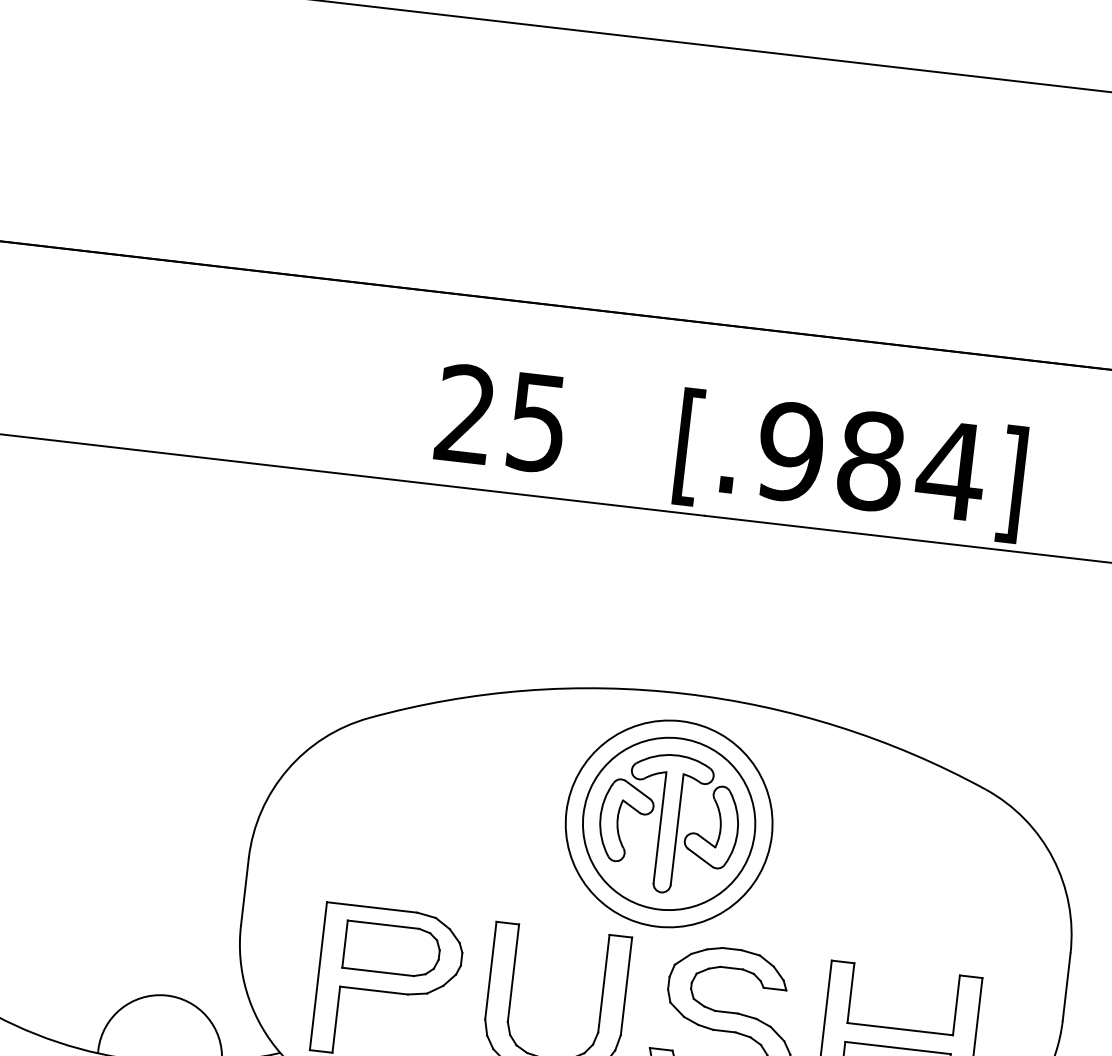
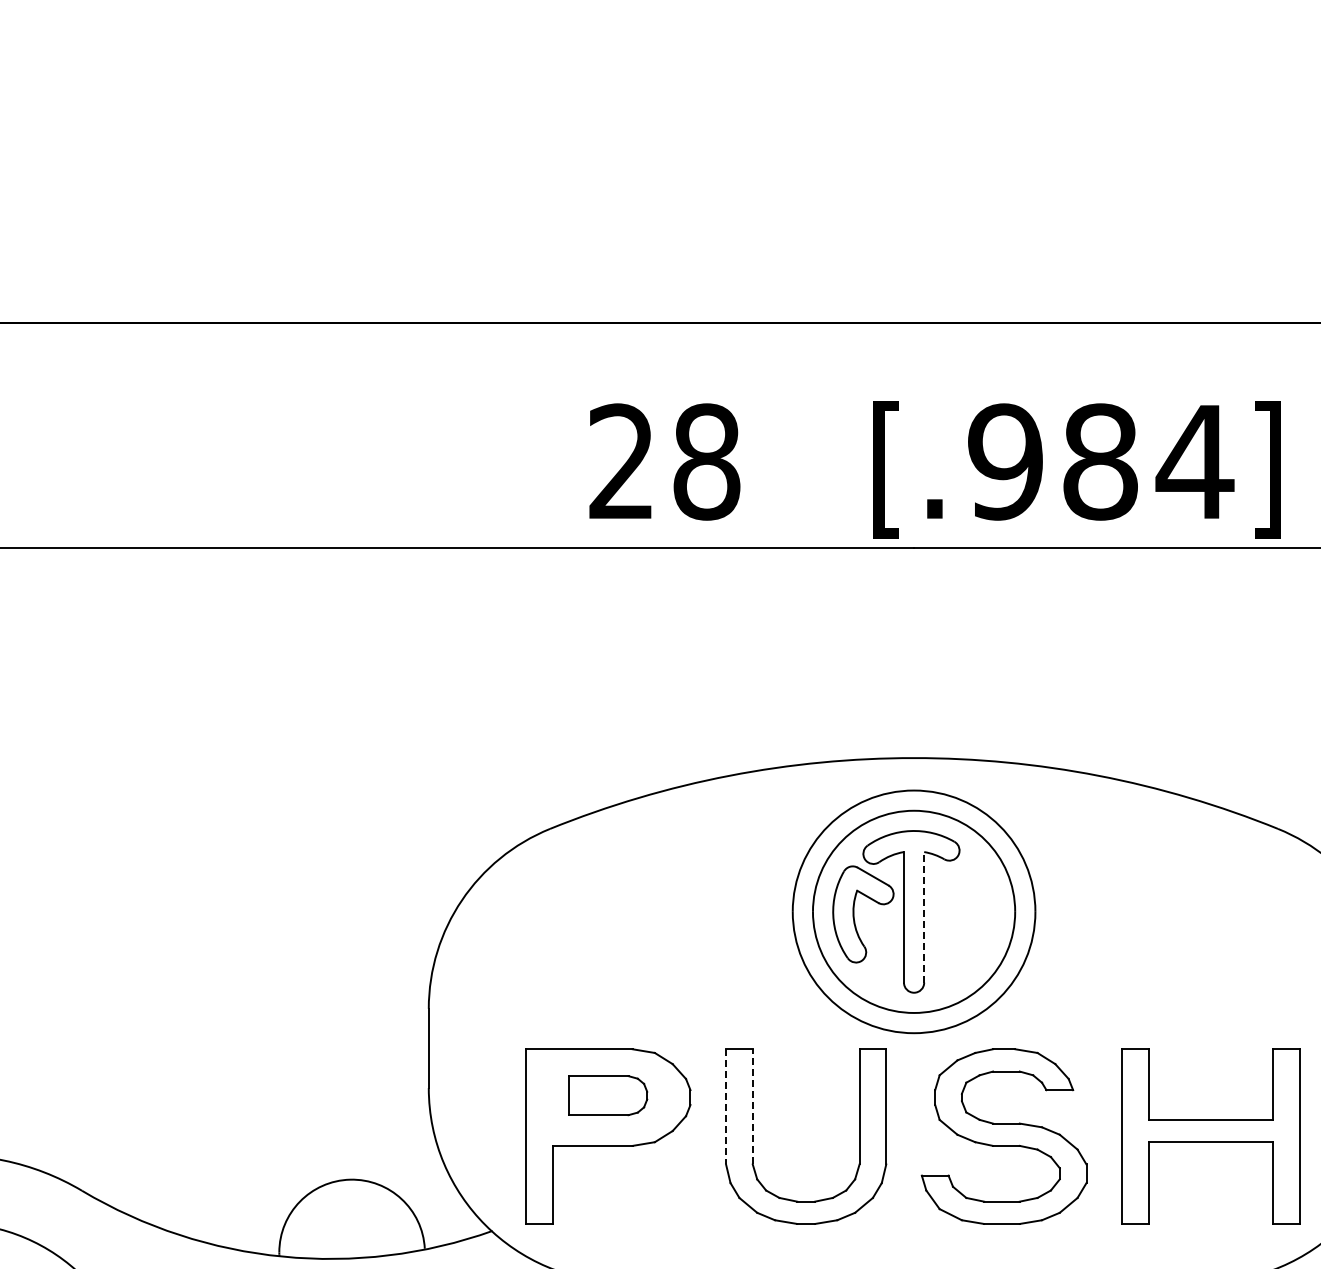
text: (537, 422) -> (706, 461), 25 -> 28
part: (719, 827) -> (973, 909), removed
line: (677, 828) -> (924, 916), solid -> dashed
part: (392, 949) -> (608, 1095), size x0.7
line: (491, 970) -> (726, 1106), solid -> dashed
line: (513, 972) -> (752, 1106), solid -> dashed

